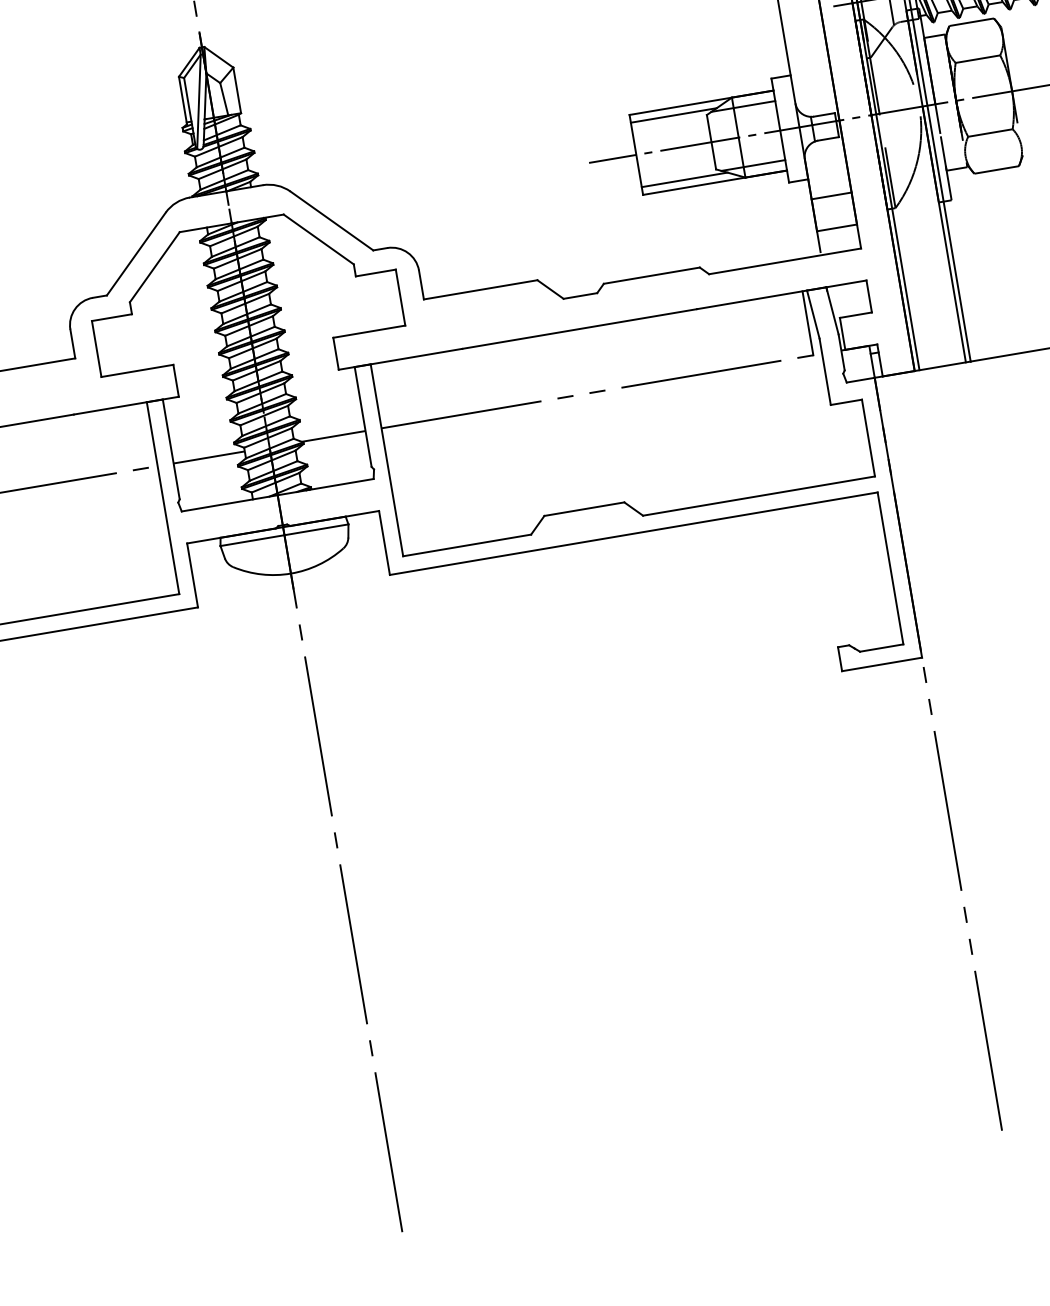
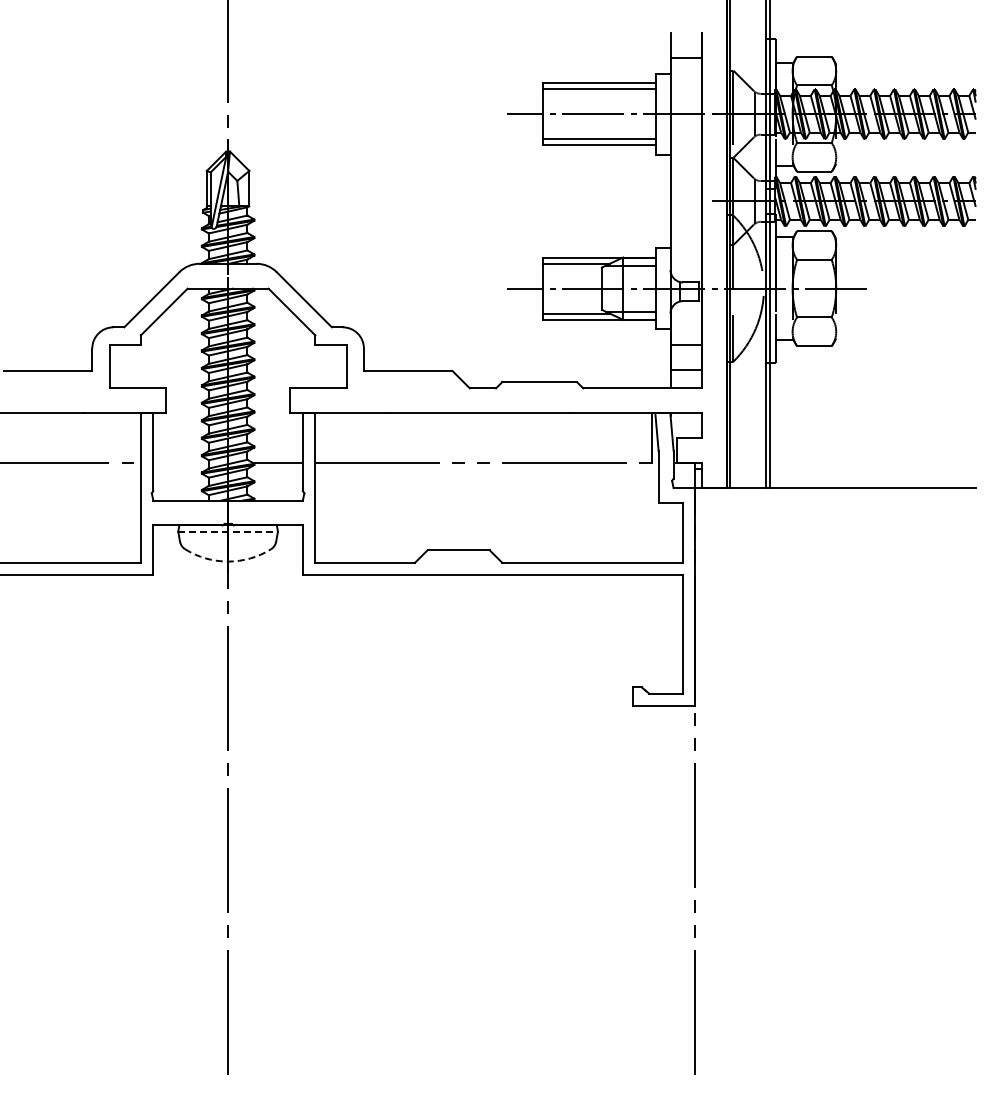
line: (208, 458) -> (180, 463), removed
line: (284, 534) -> (228, 531), solid -> dashed
arc: (291, 573) -> (228, 561), solid -> dashed

